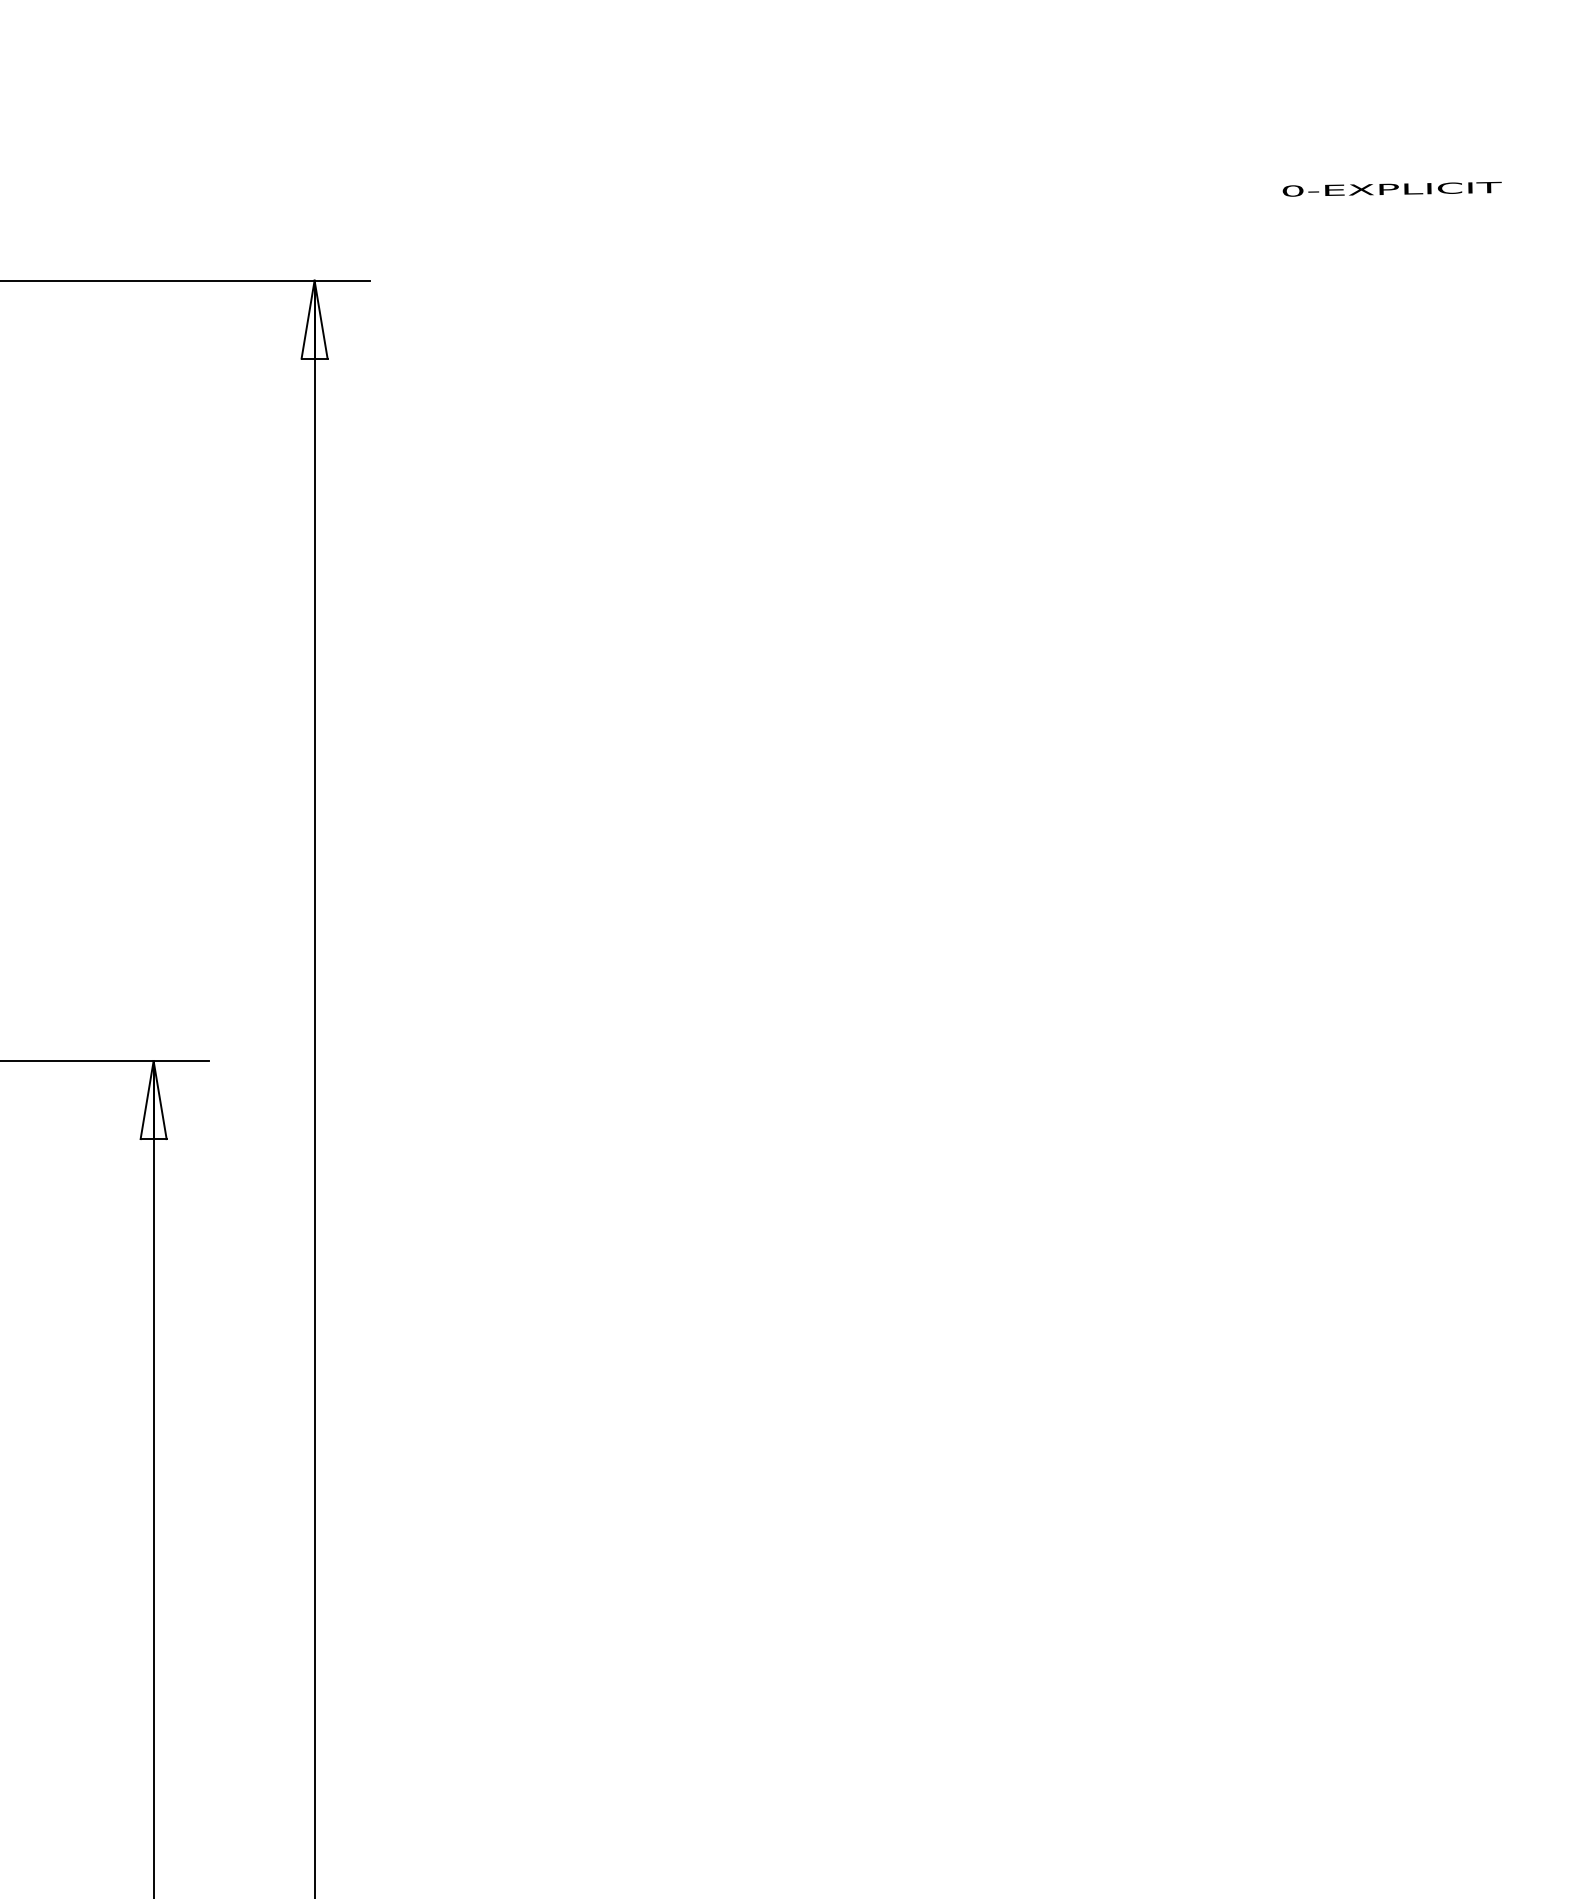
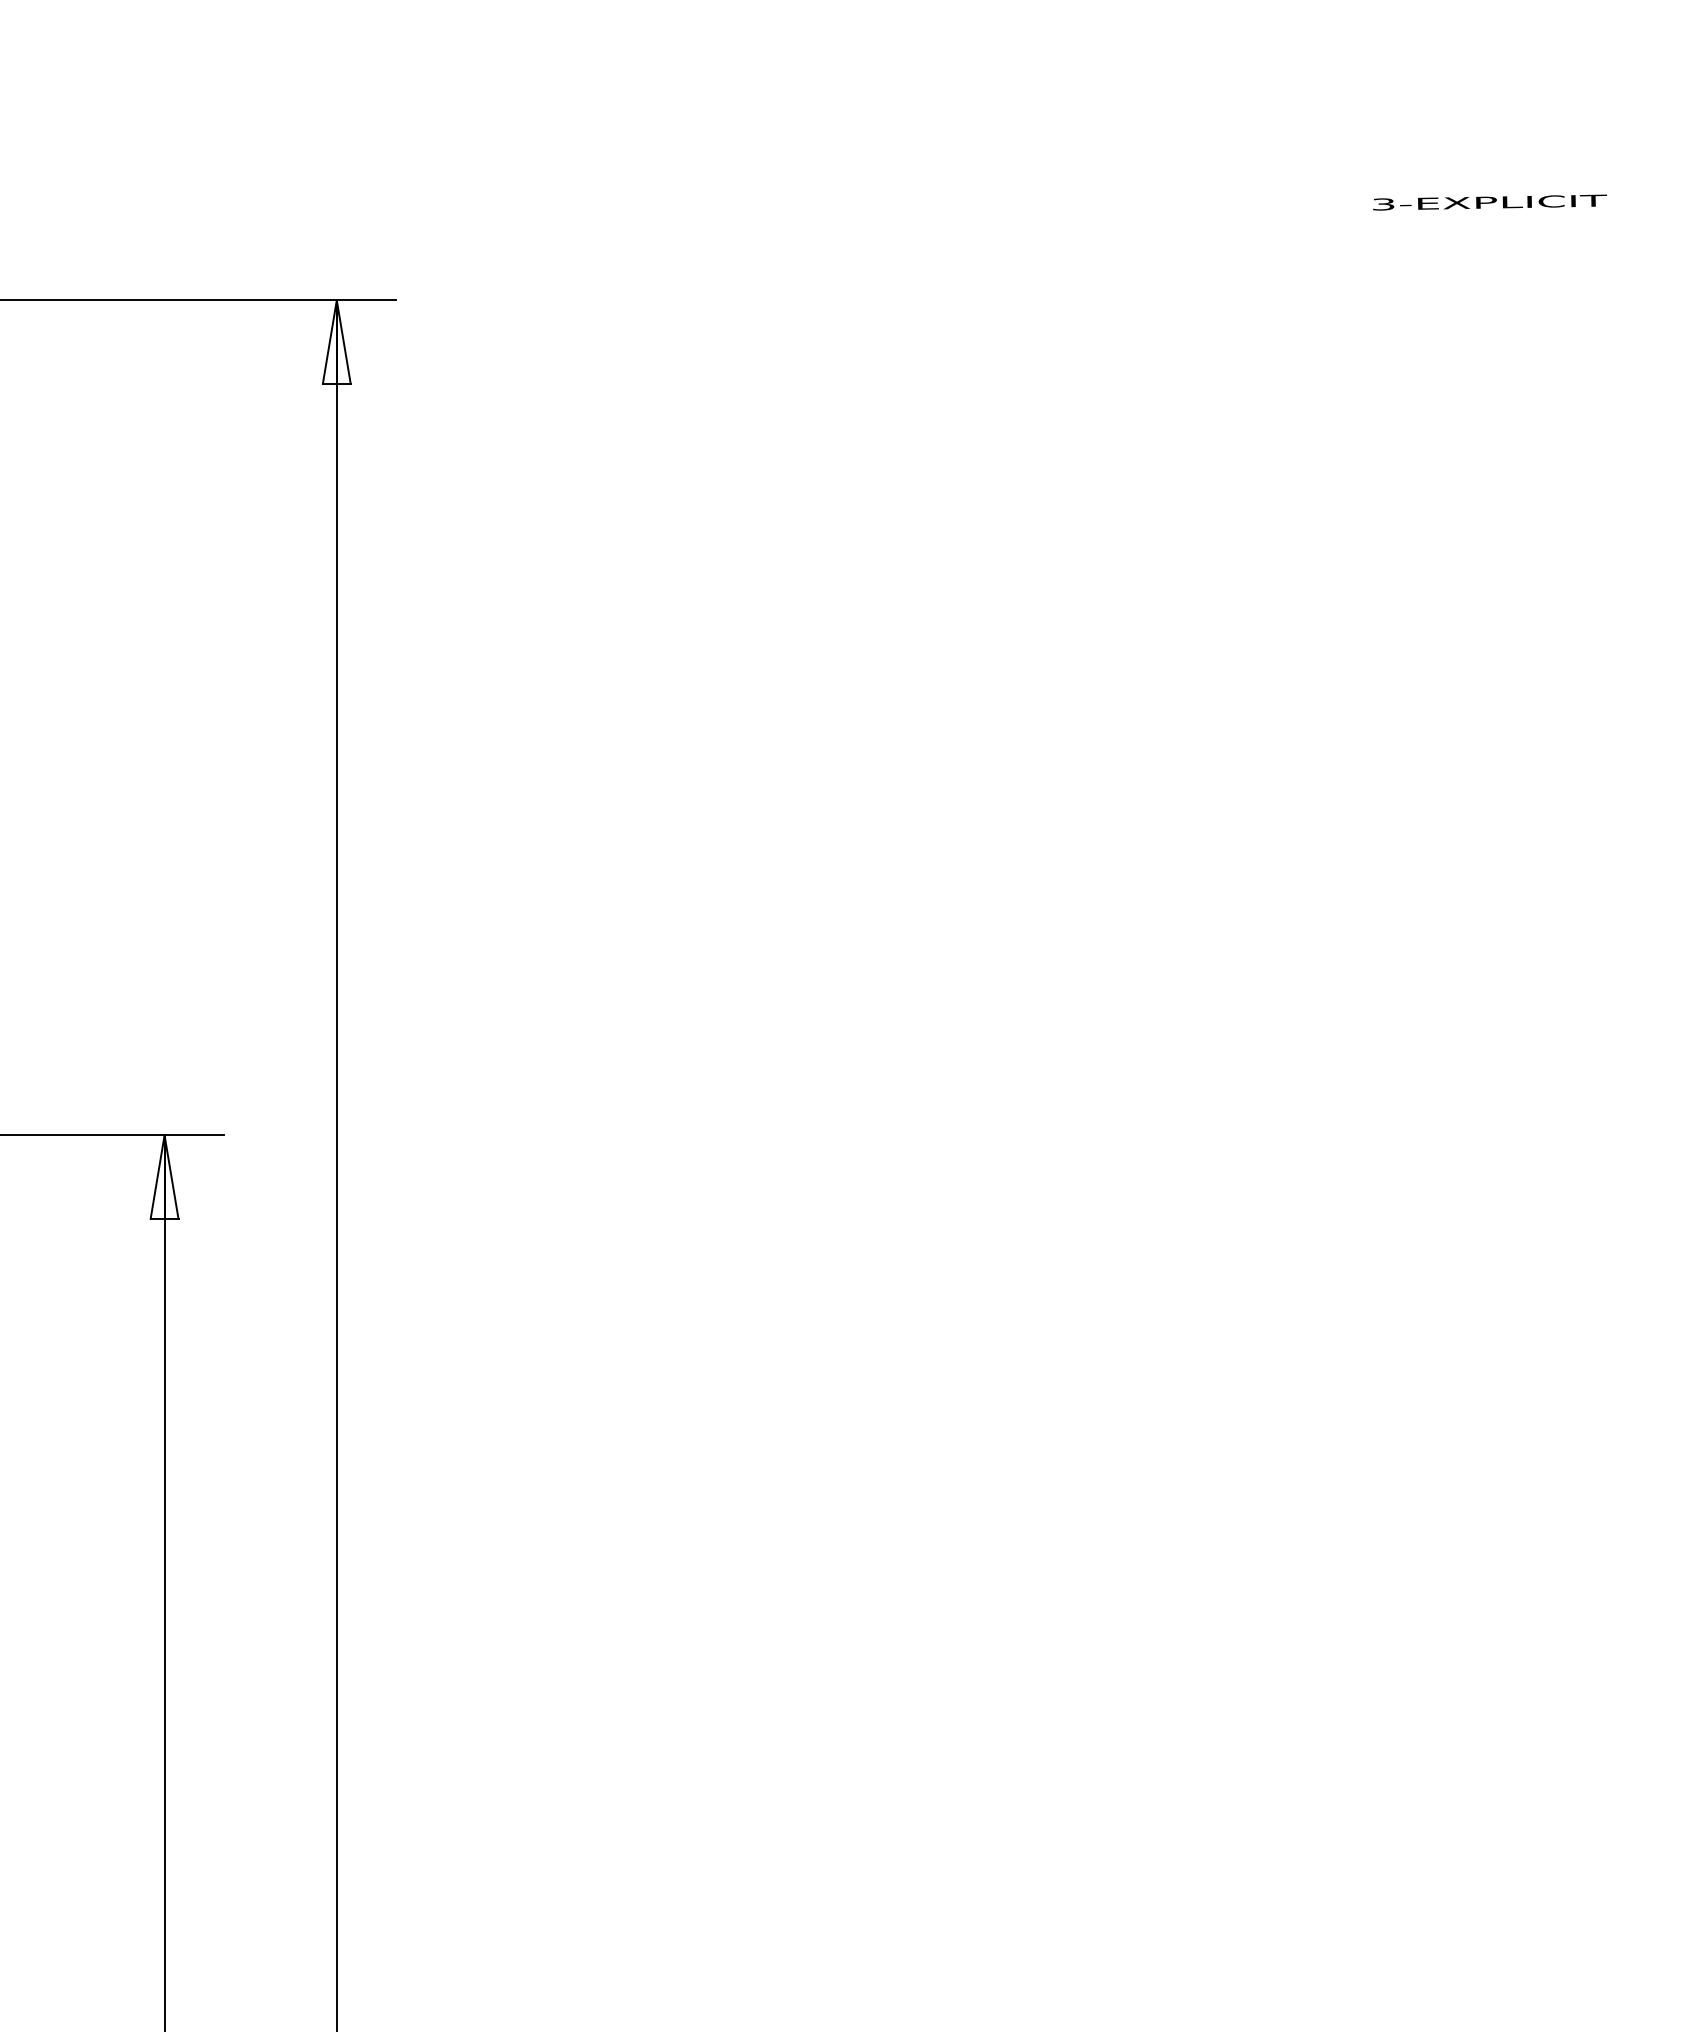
text: (1292, 191) -> (1383, 204), 0-EXPLICIT -> 3-EXPLICIT

